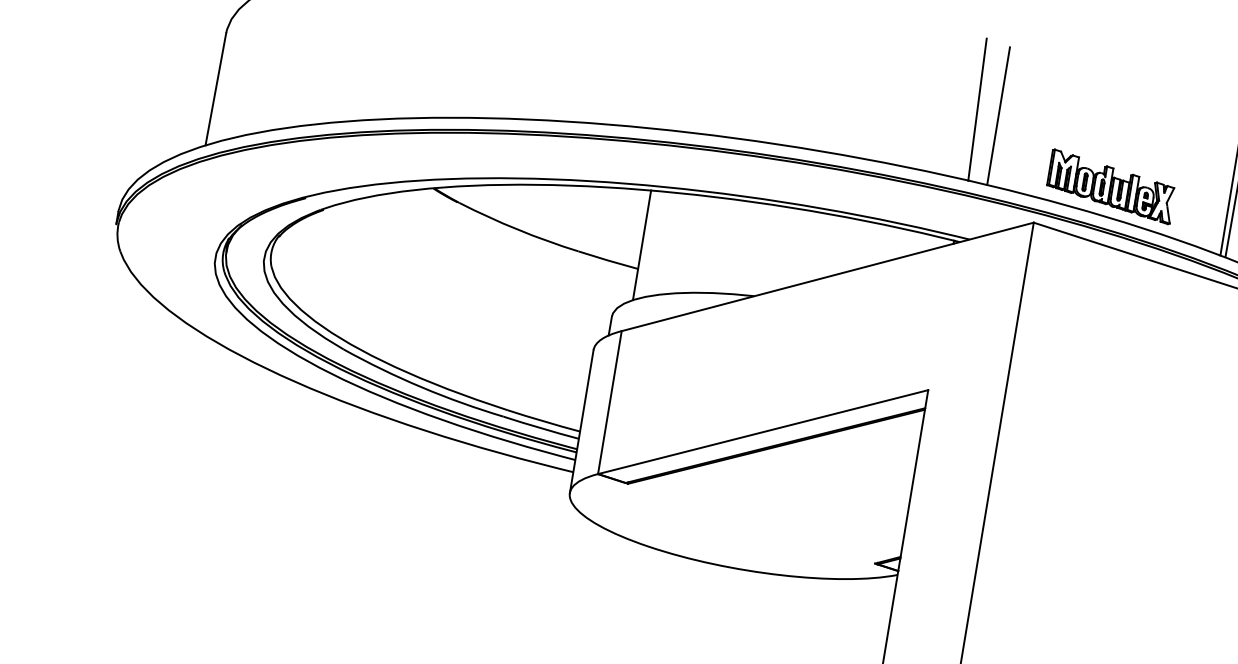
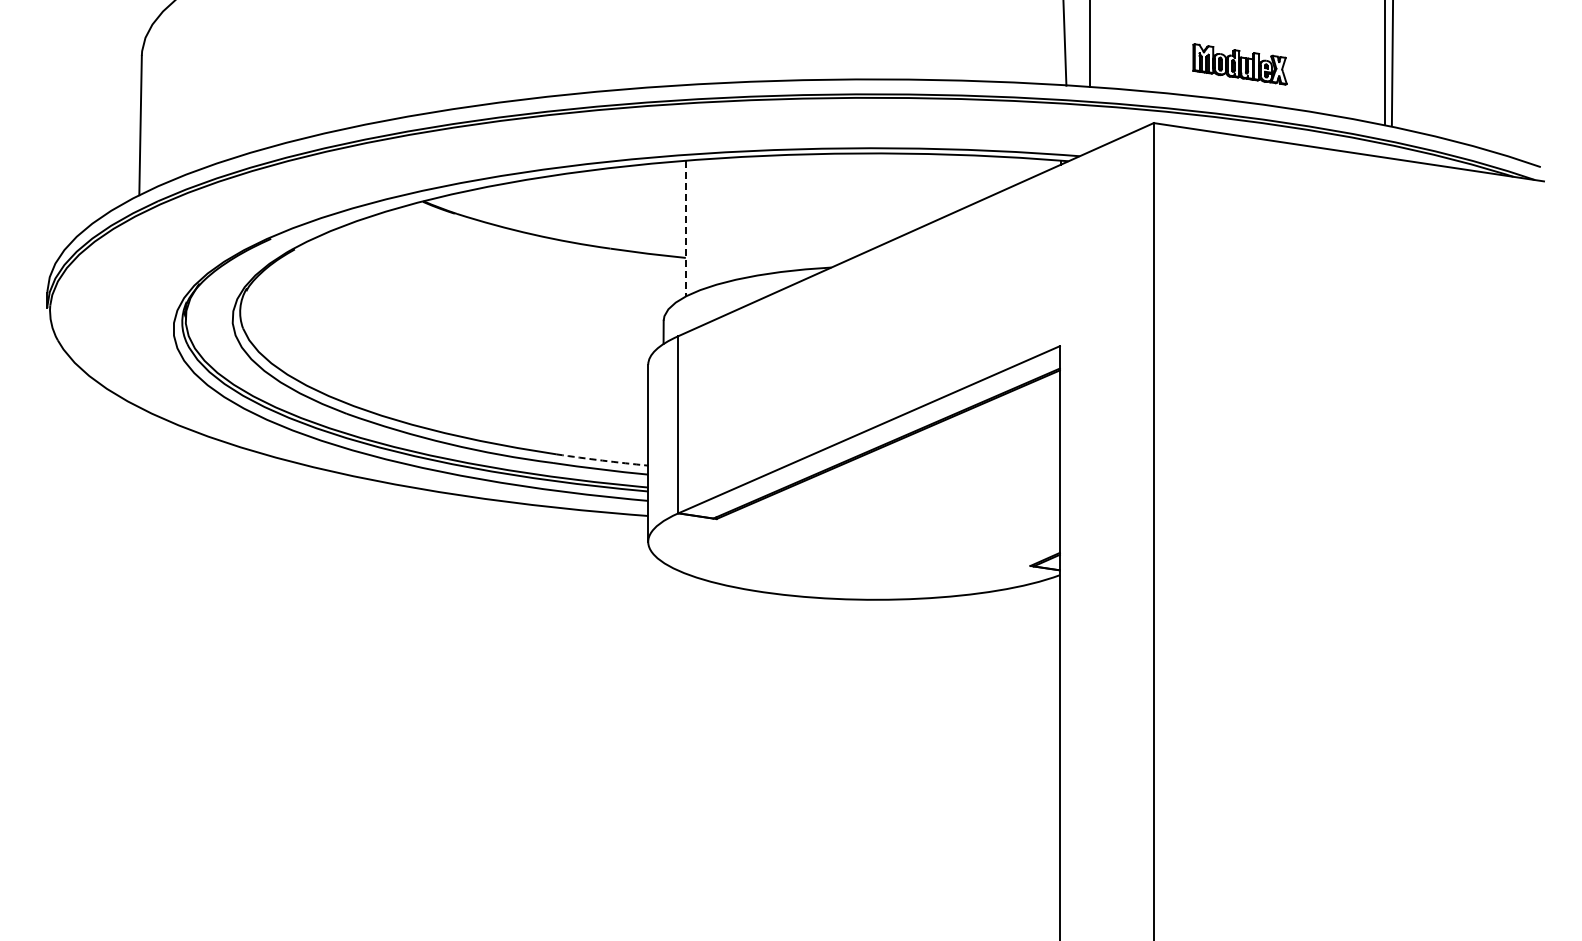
part: (1110, 186) -> (1239, 64), size x0.6
line: (641, 245) -> (685, 228), solid -> dashed
arc: (543, 421) -> (602, 460), solid -> dashed

